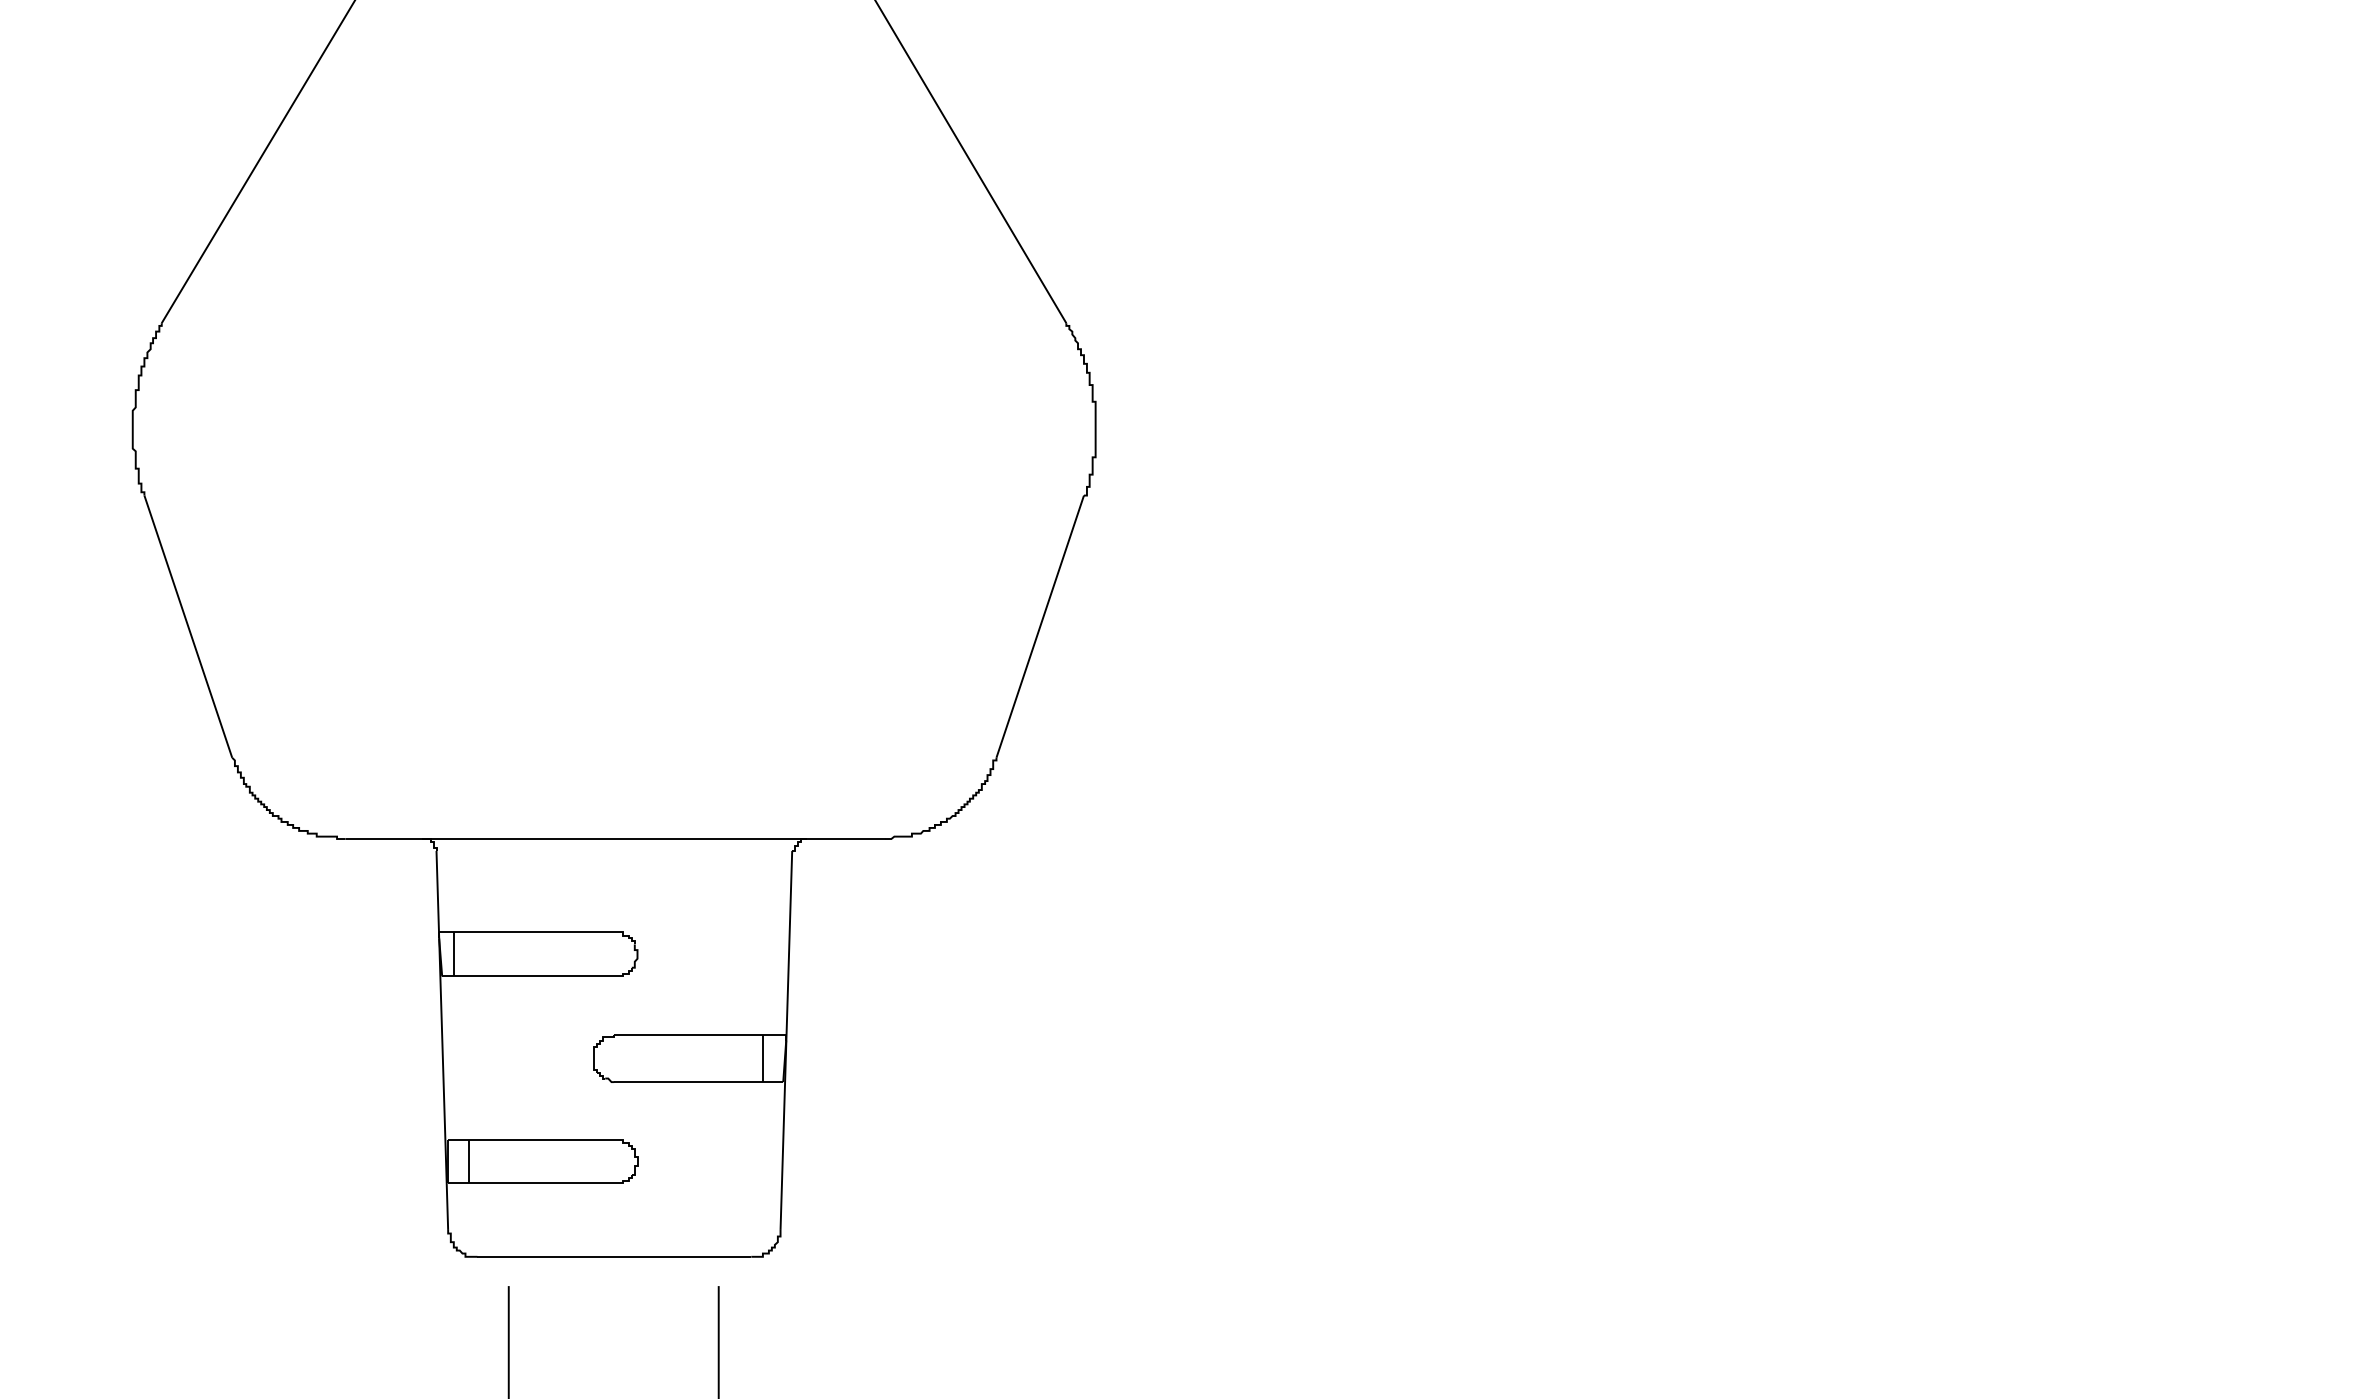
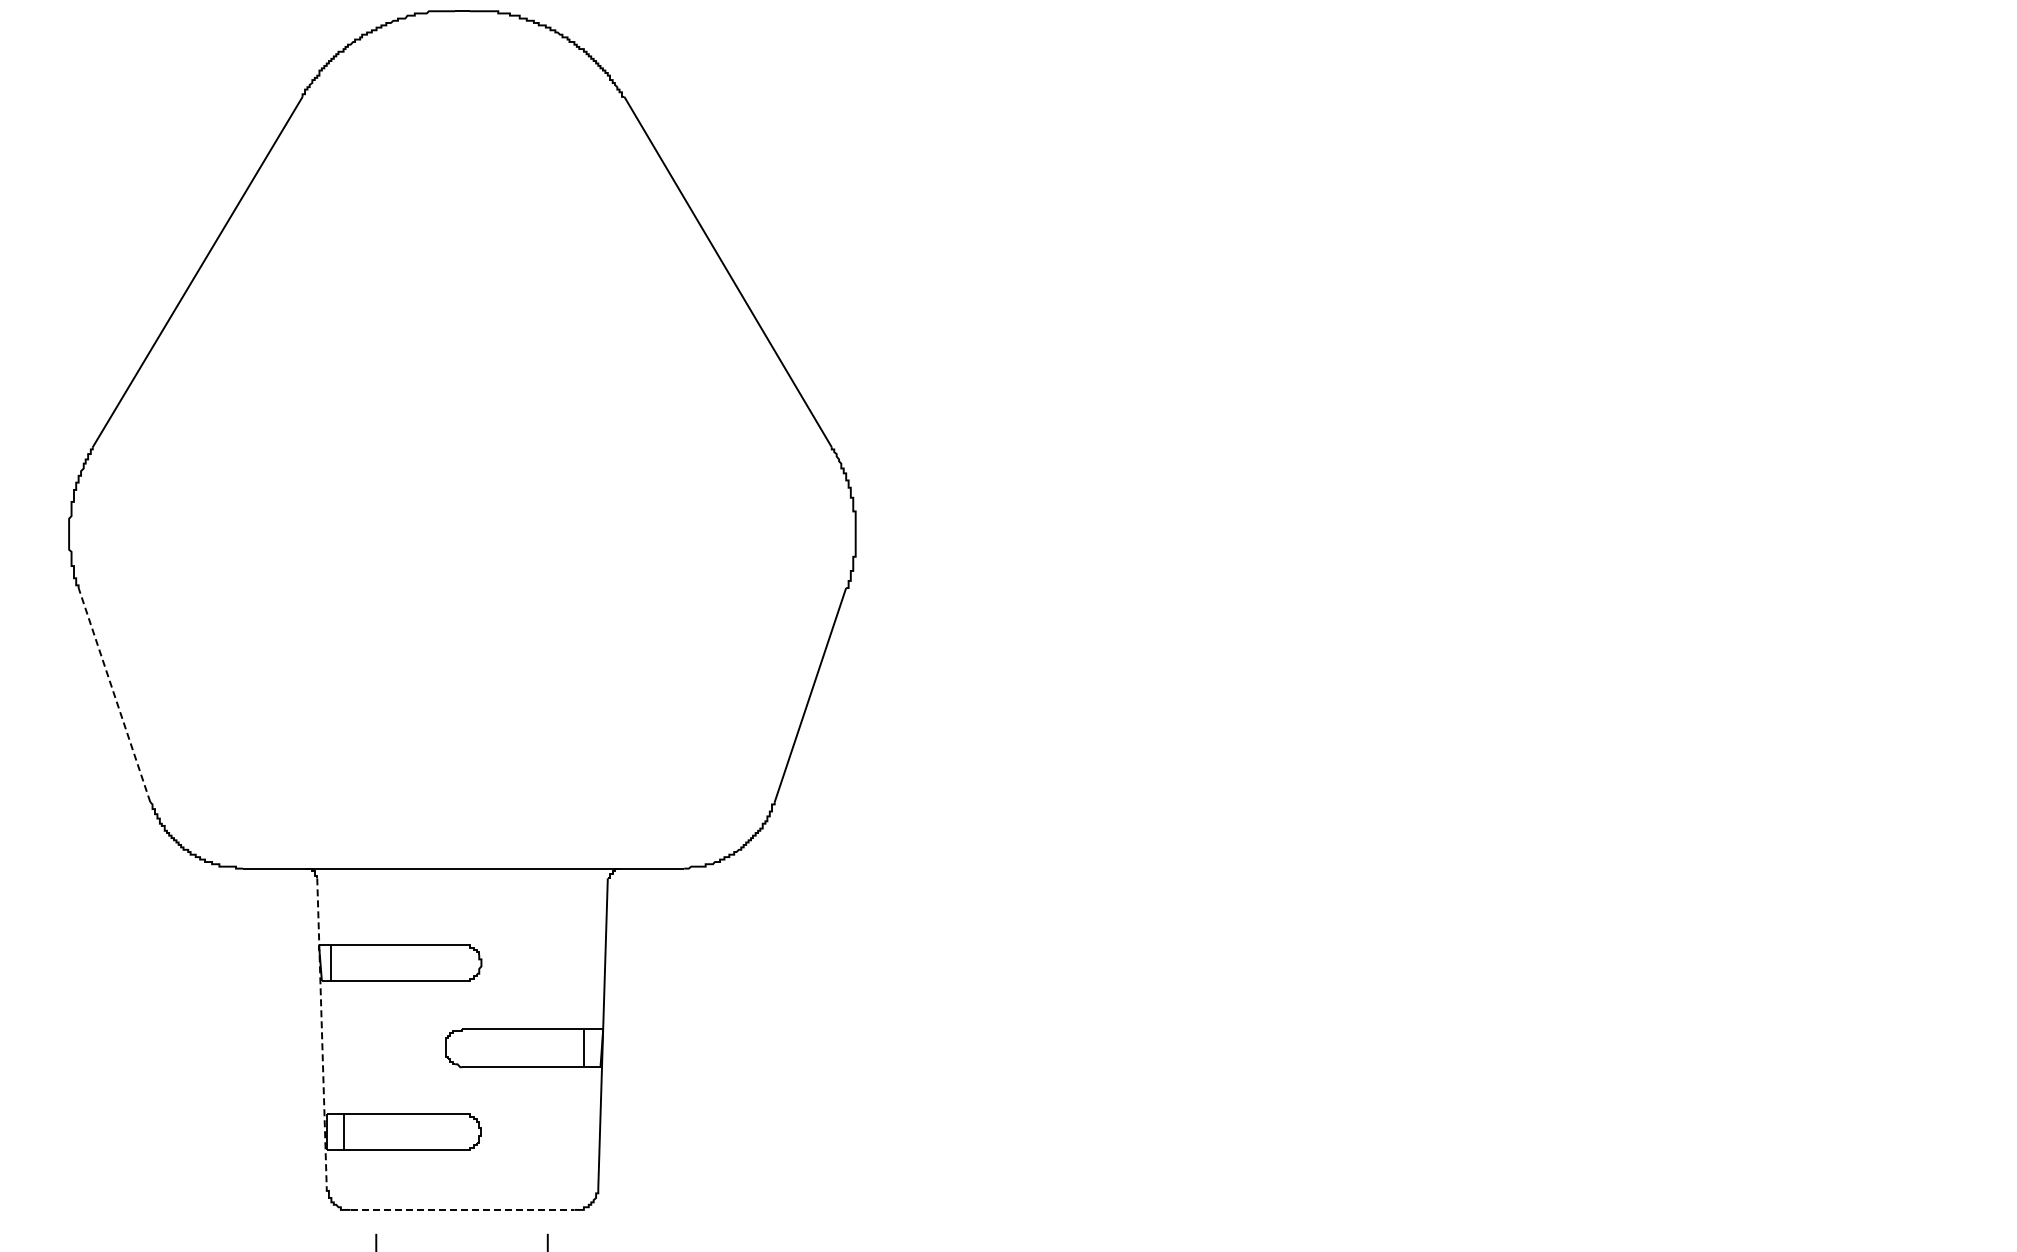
line: (188, 627) -> (114, 695), solid -> dashed
line: (442, 1040) -> (322, 1033), solid -> dashed
line: (614, 1256) -> (462, 1209), solid -> dashed

